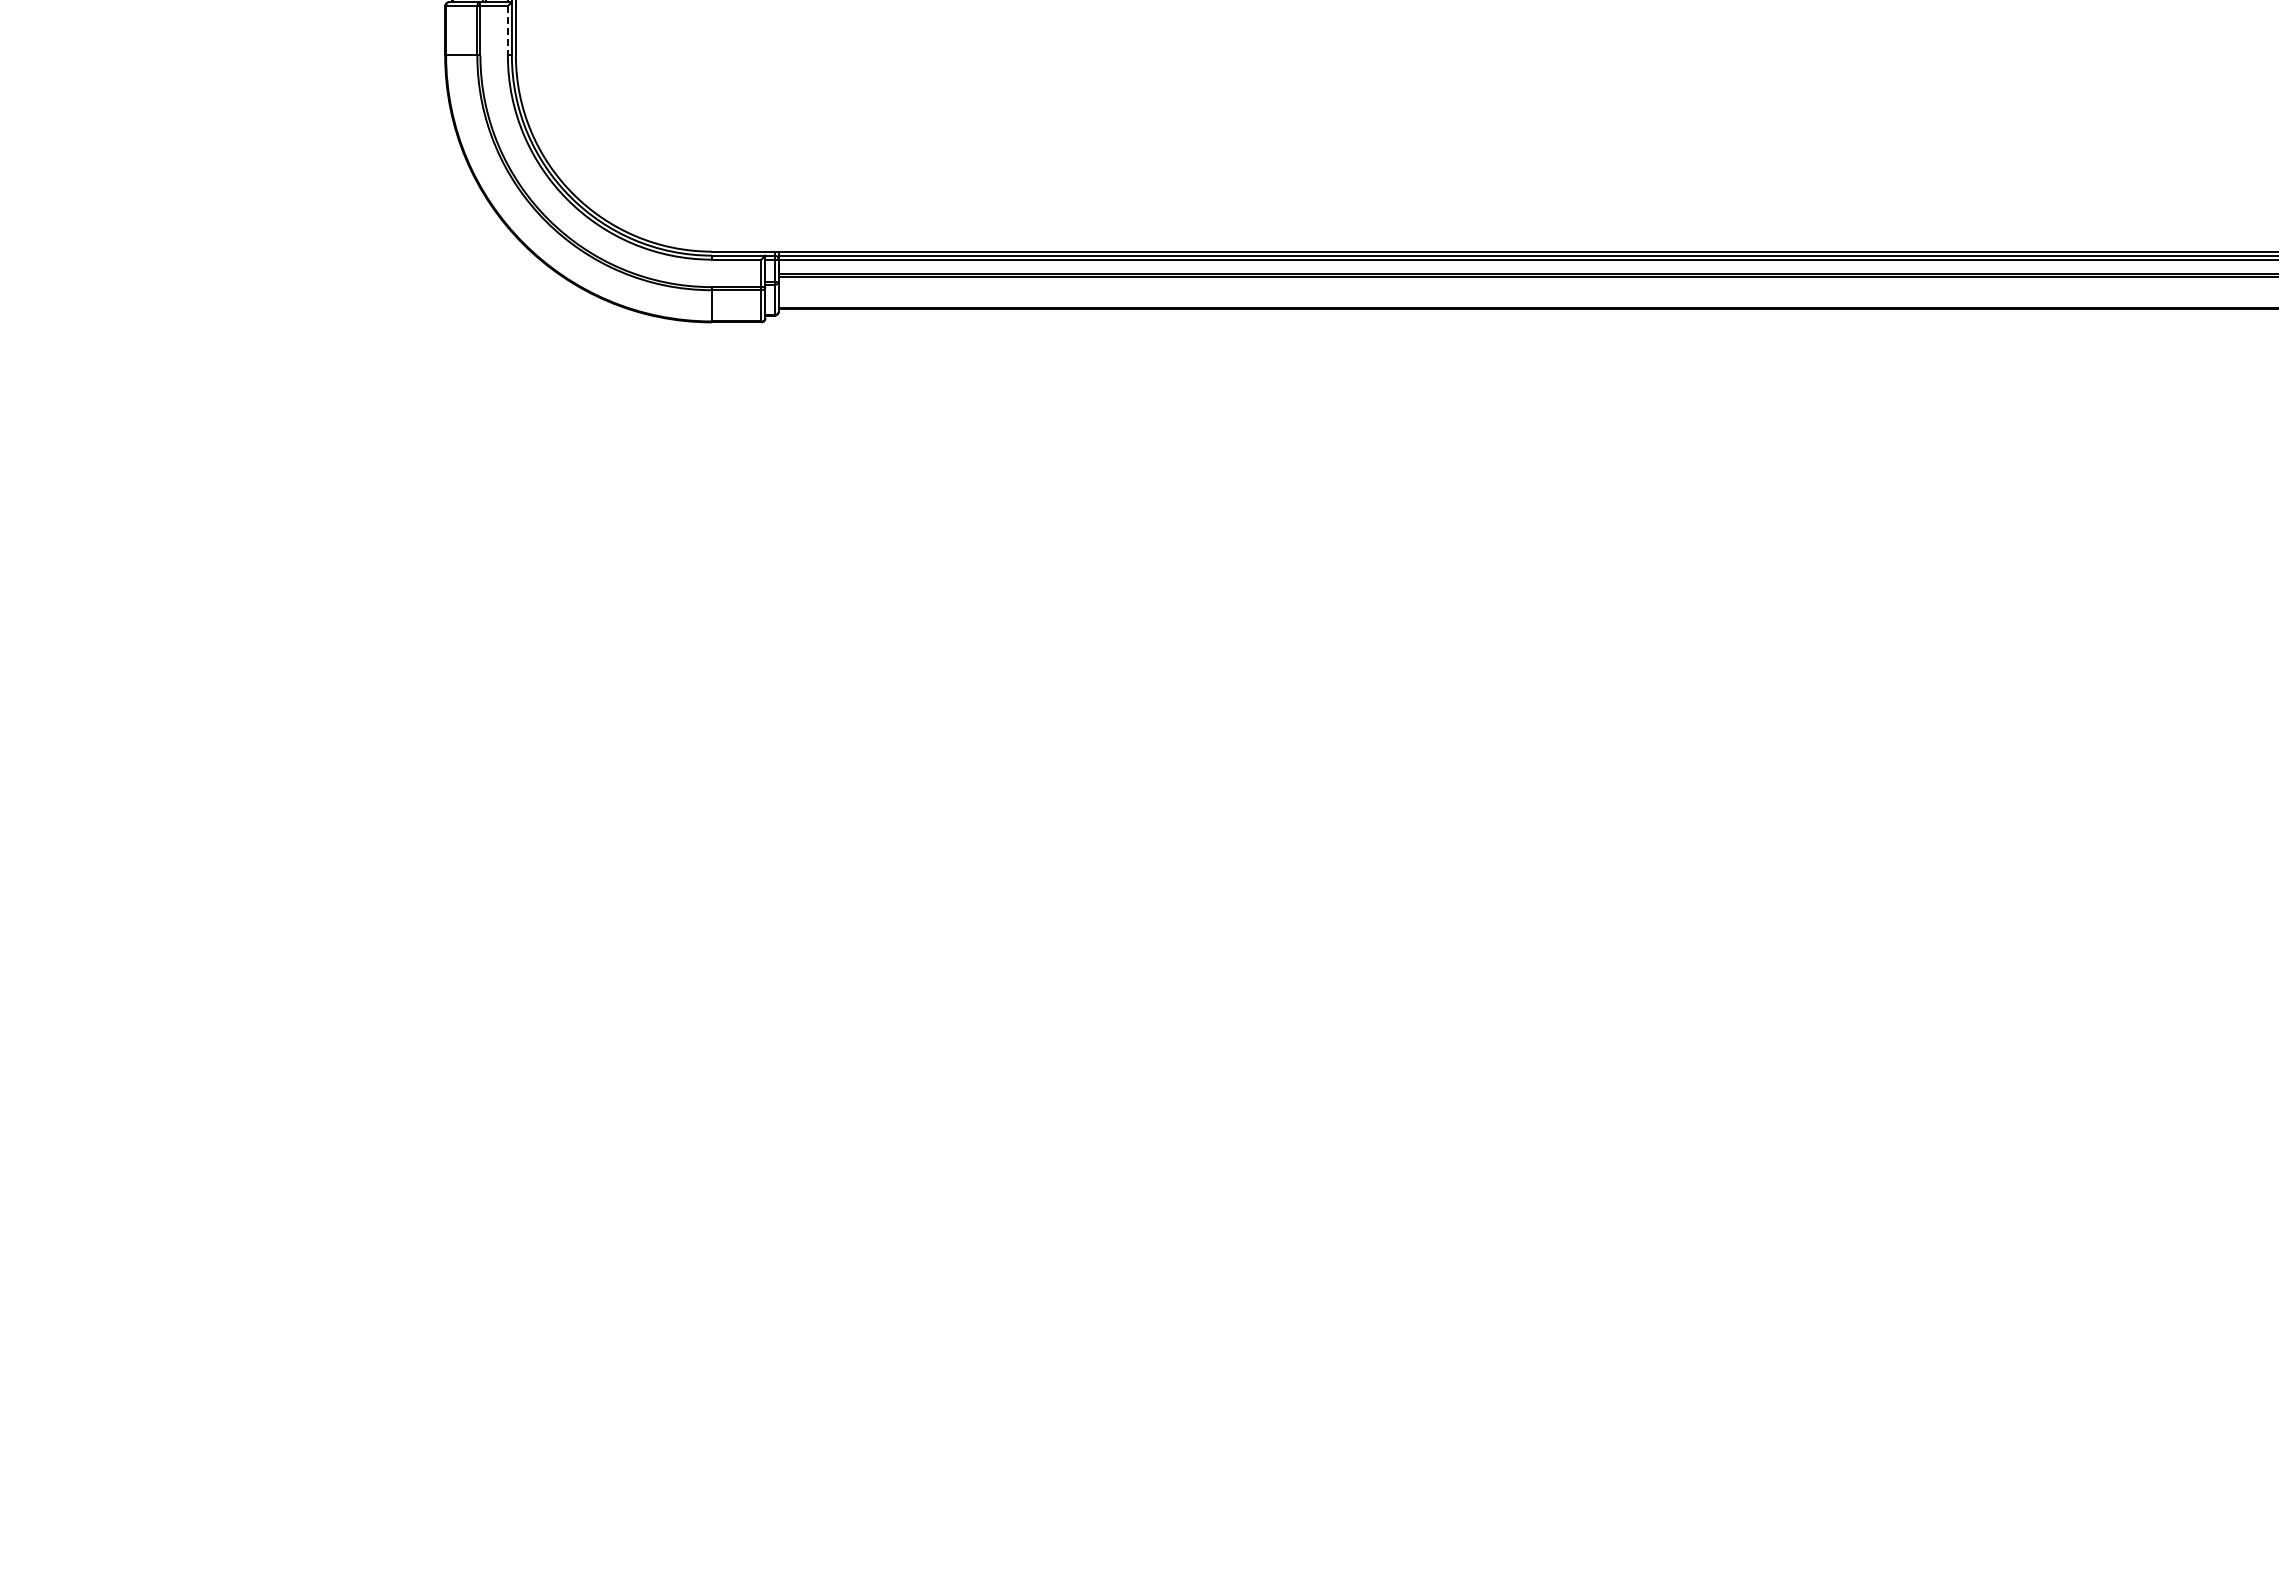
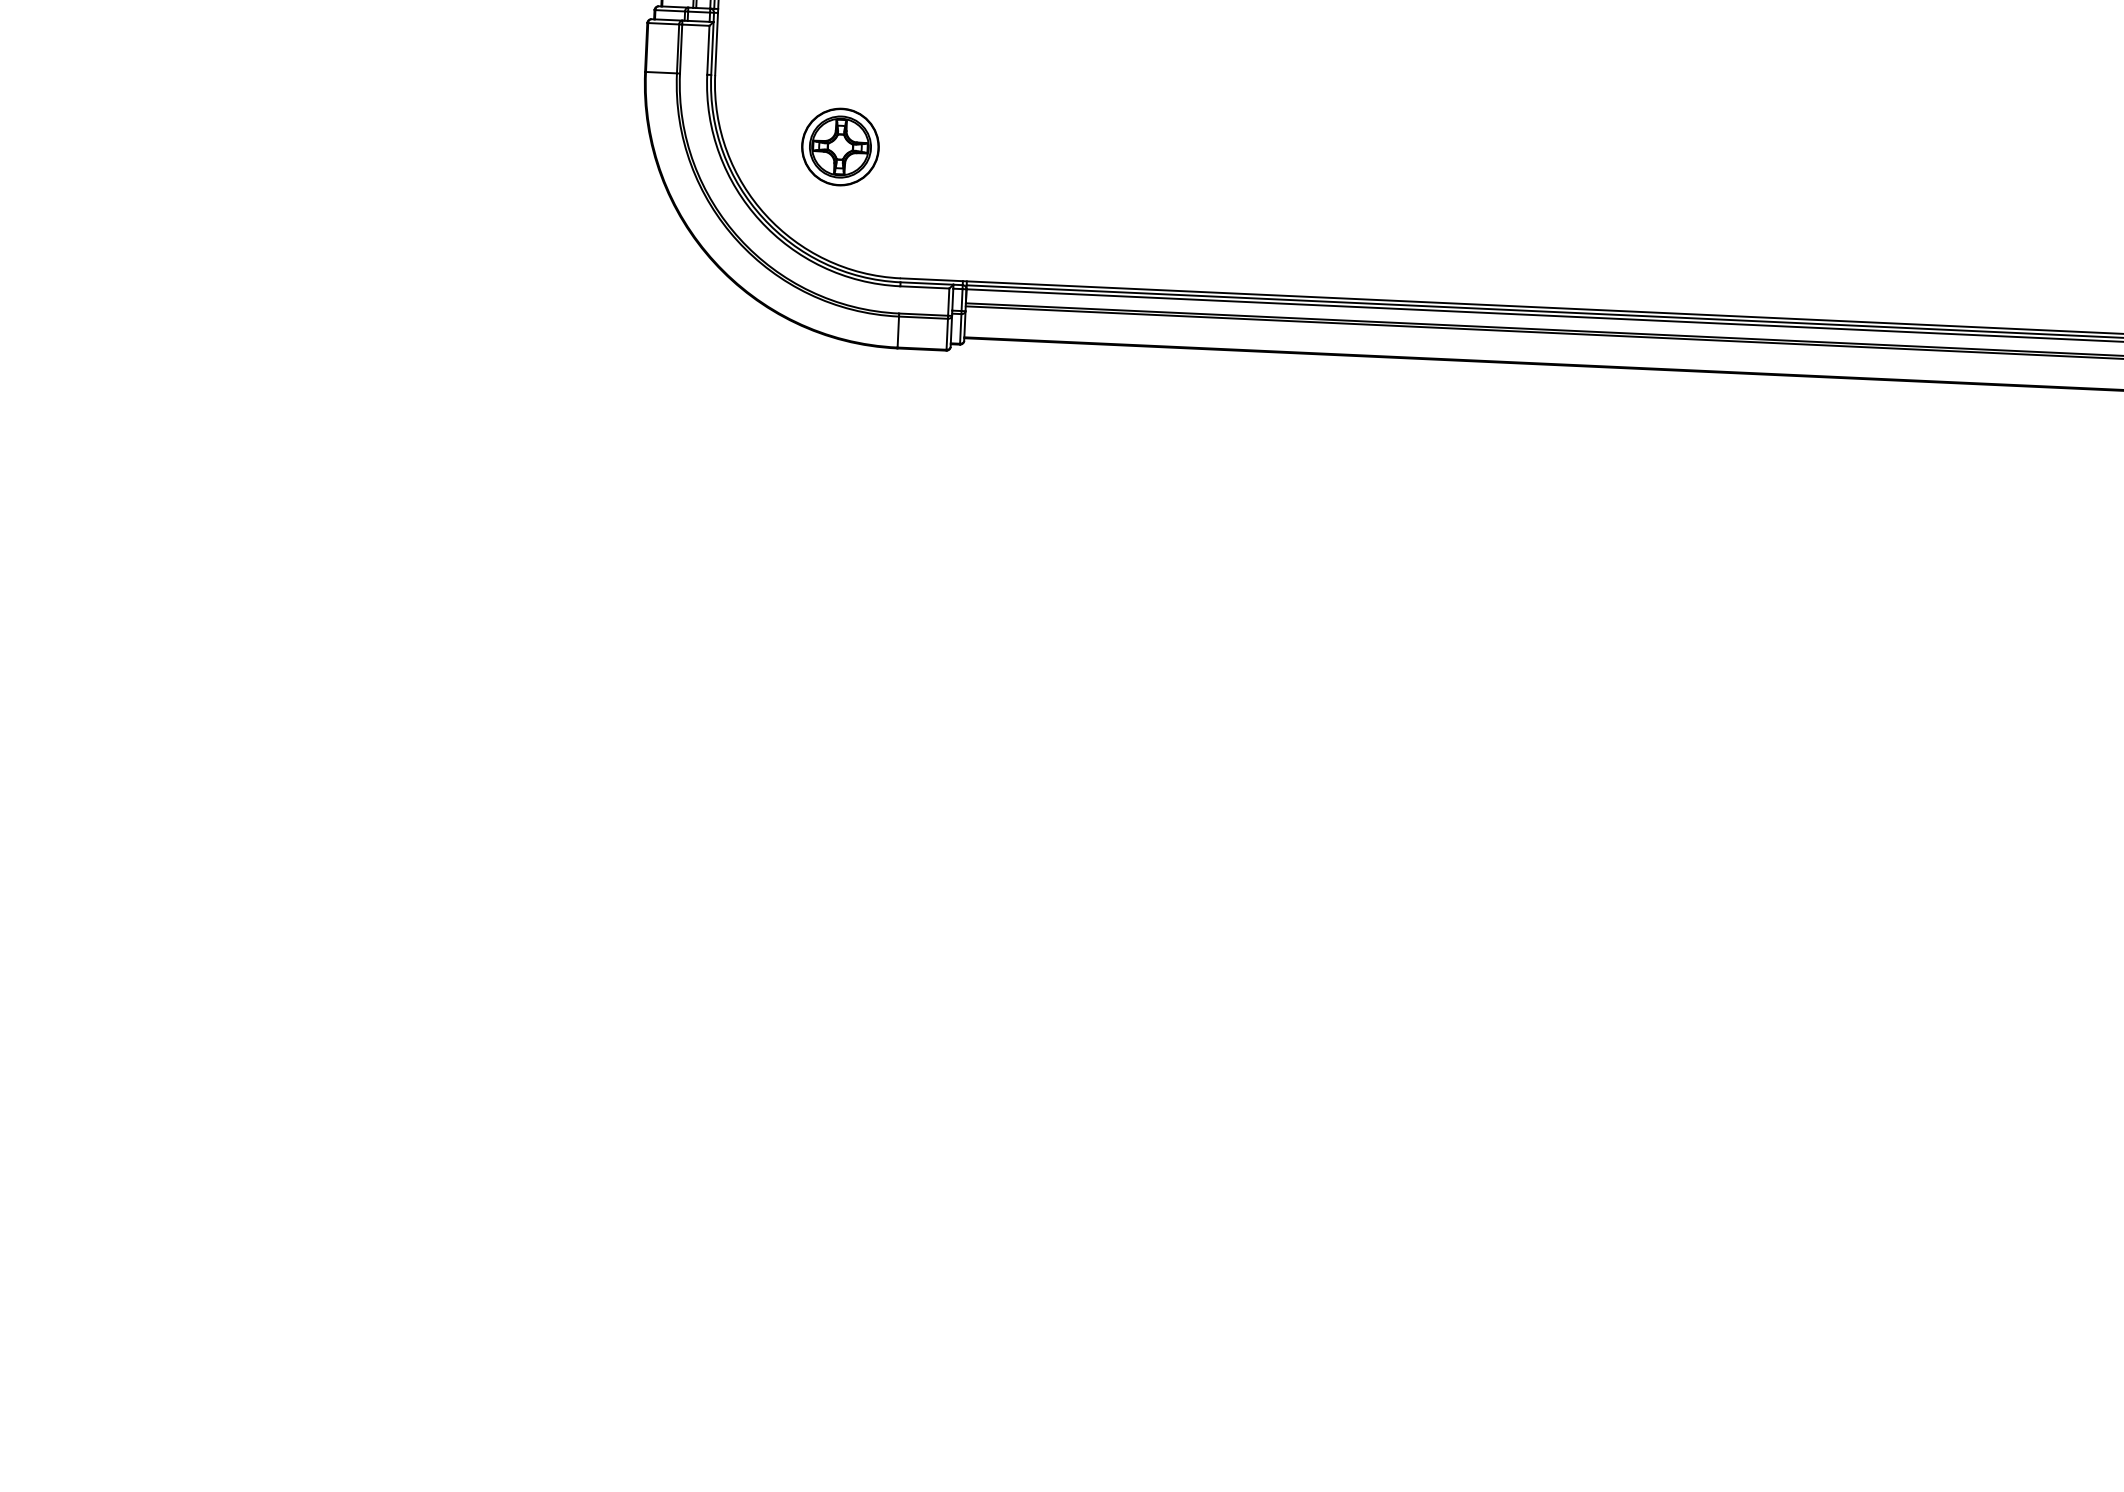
line: (507, 30) -> (707, 49), dashed -> solid
part: (644, 121) -> (839, 146), added

